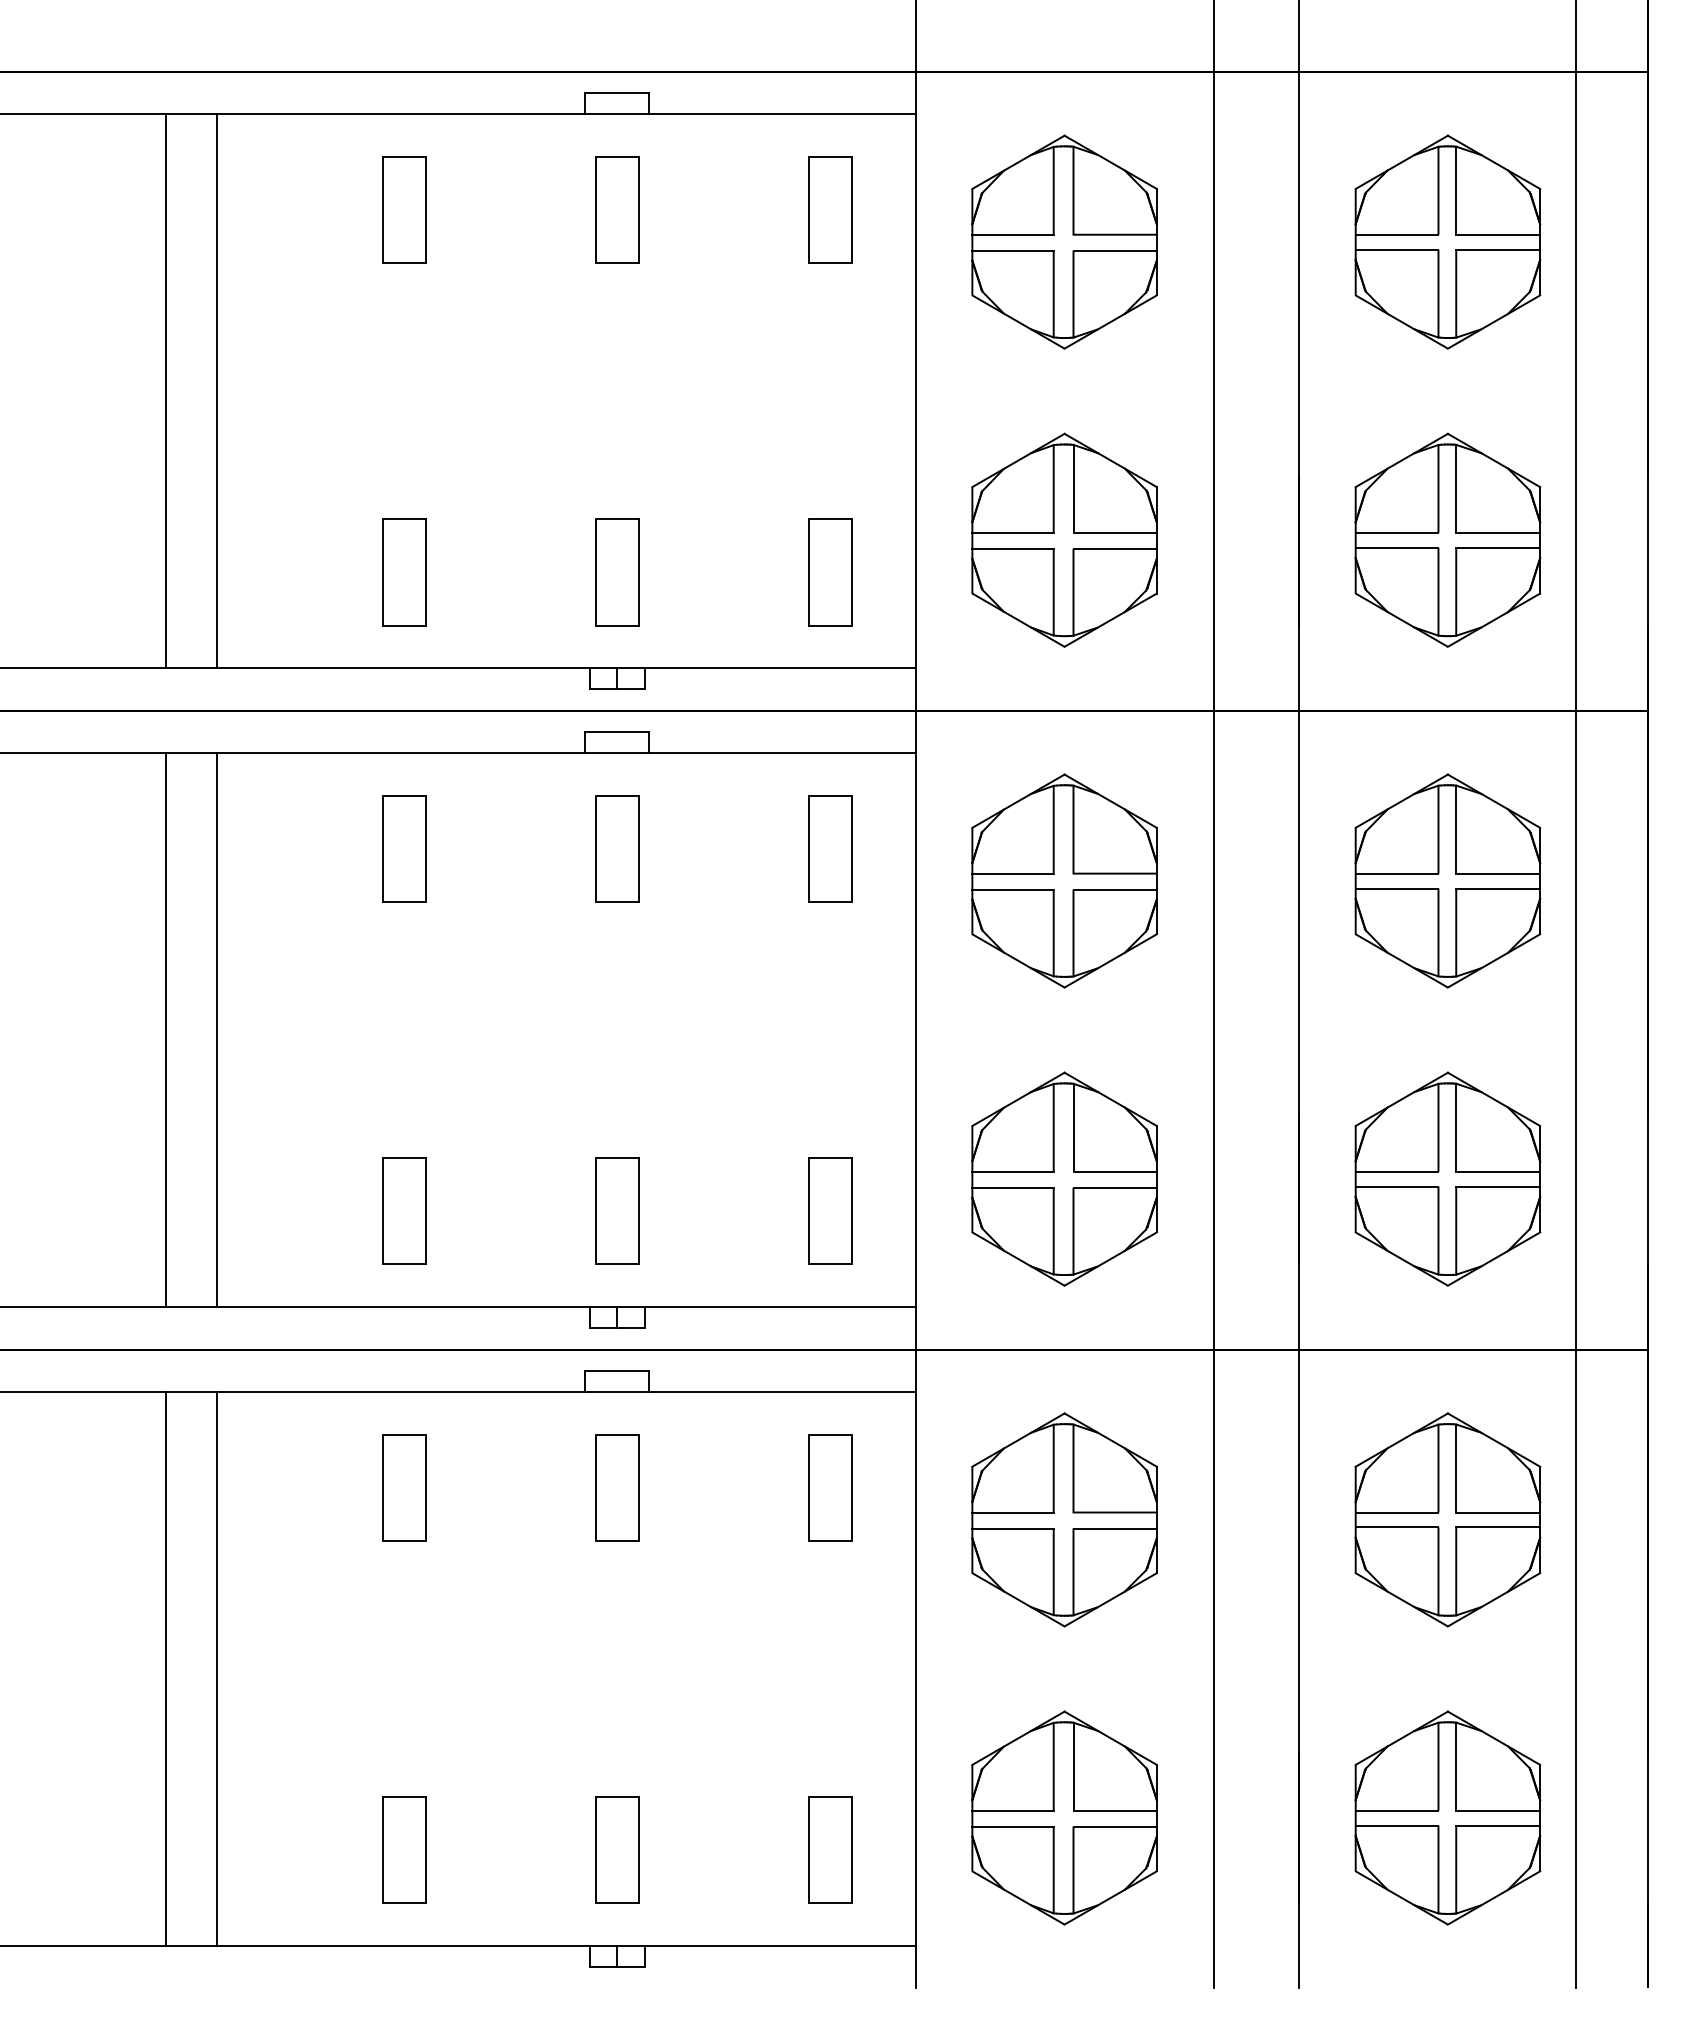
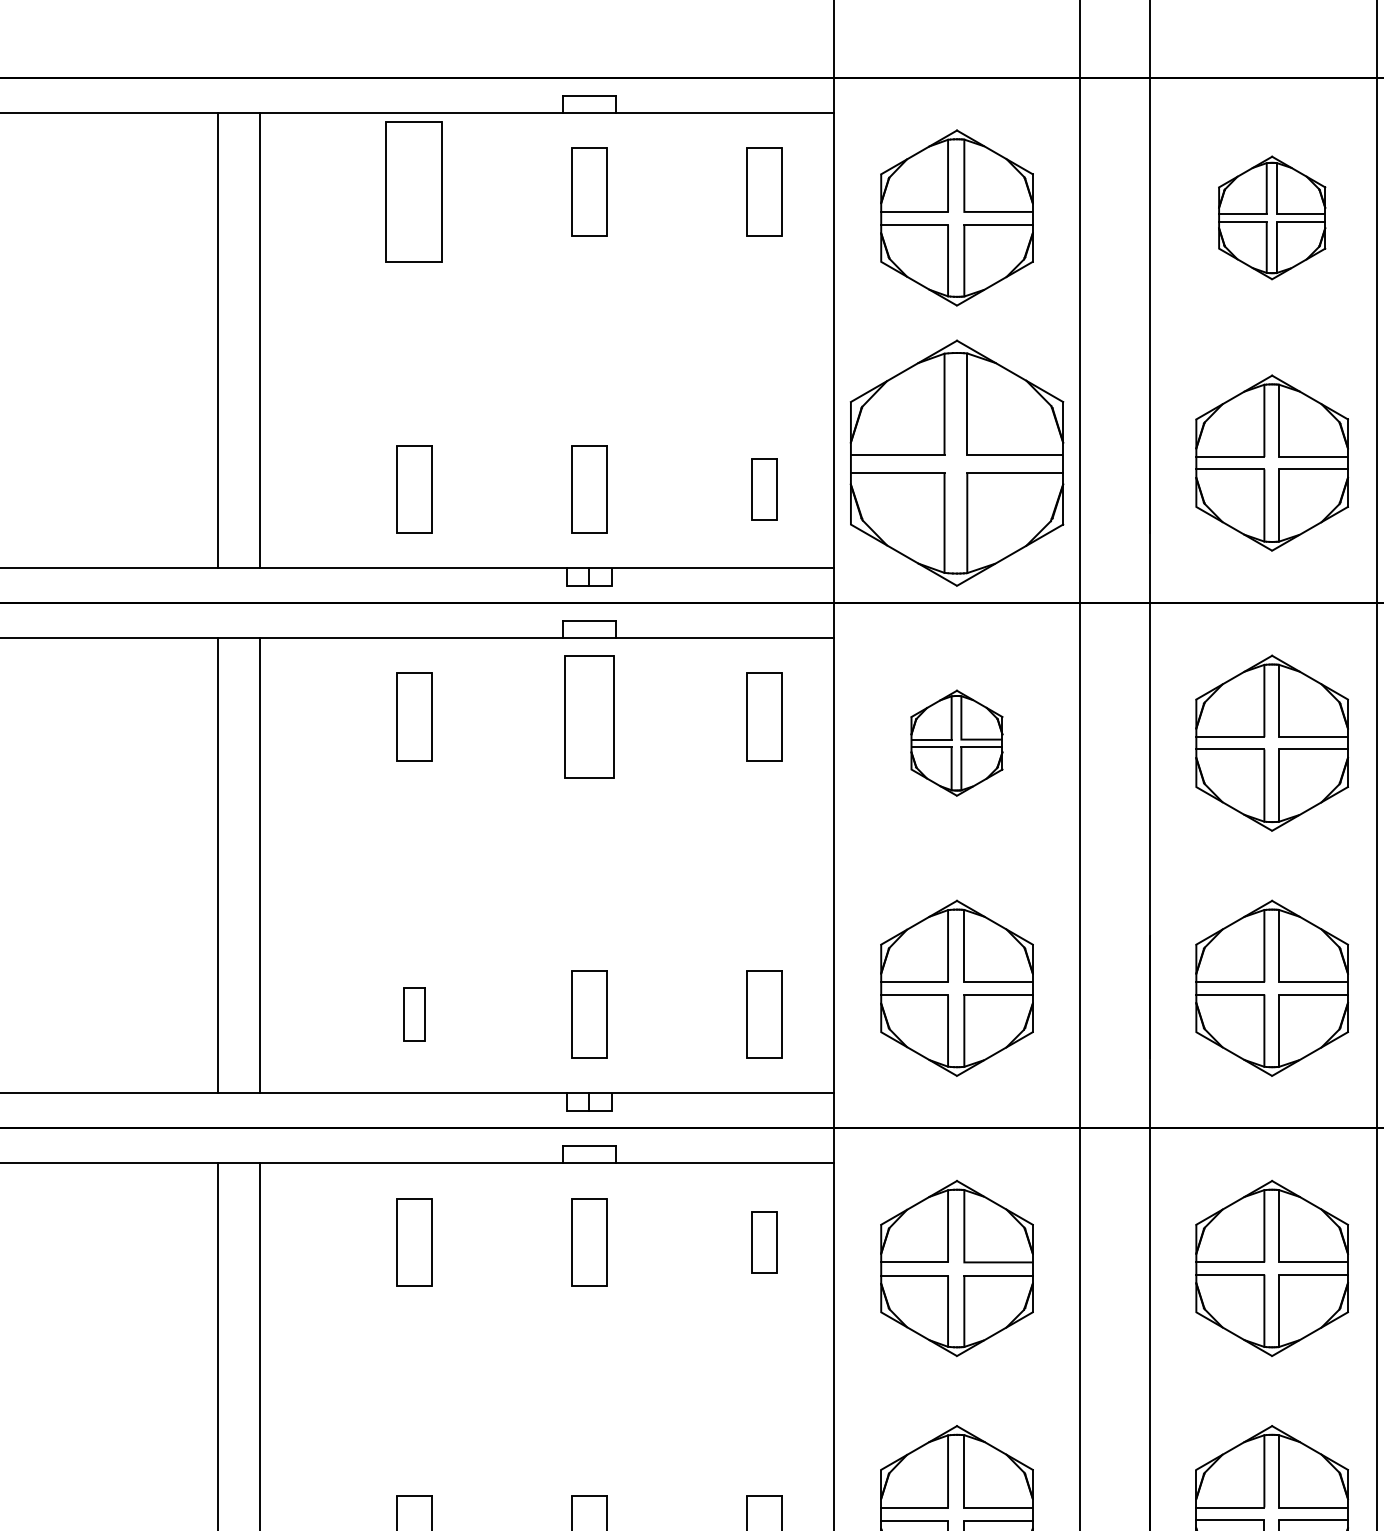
part: (404, 209) -> (414, 191), size x1.6
part: (1447, 241) -> (1271, 217), size x0.7
part: (1064, 539) -> (956, 462), size x1.4
part: (830, 572) -> (764, 489), size x0.7
part: (617, 848) -> (589, 716), size x1.4
part: (1064, 880) -> (956, 742), size x0.6
part: (404, 1210) -> (414, 1014), size x0.6
part: (830, 1487) -> (764, 1241), size x0.7

